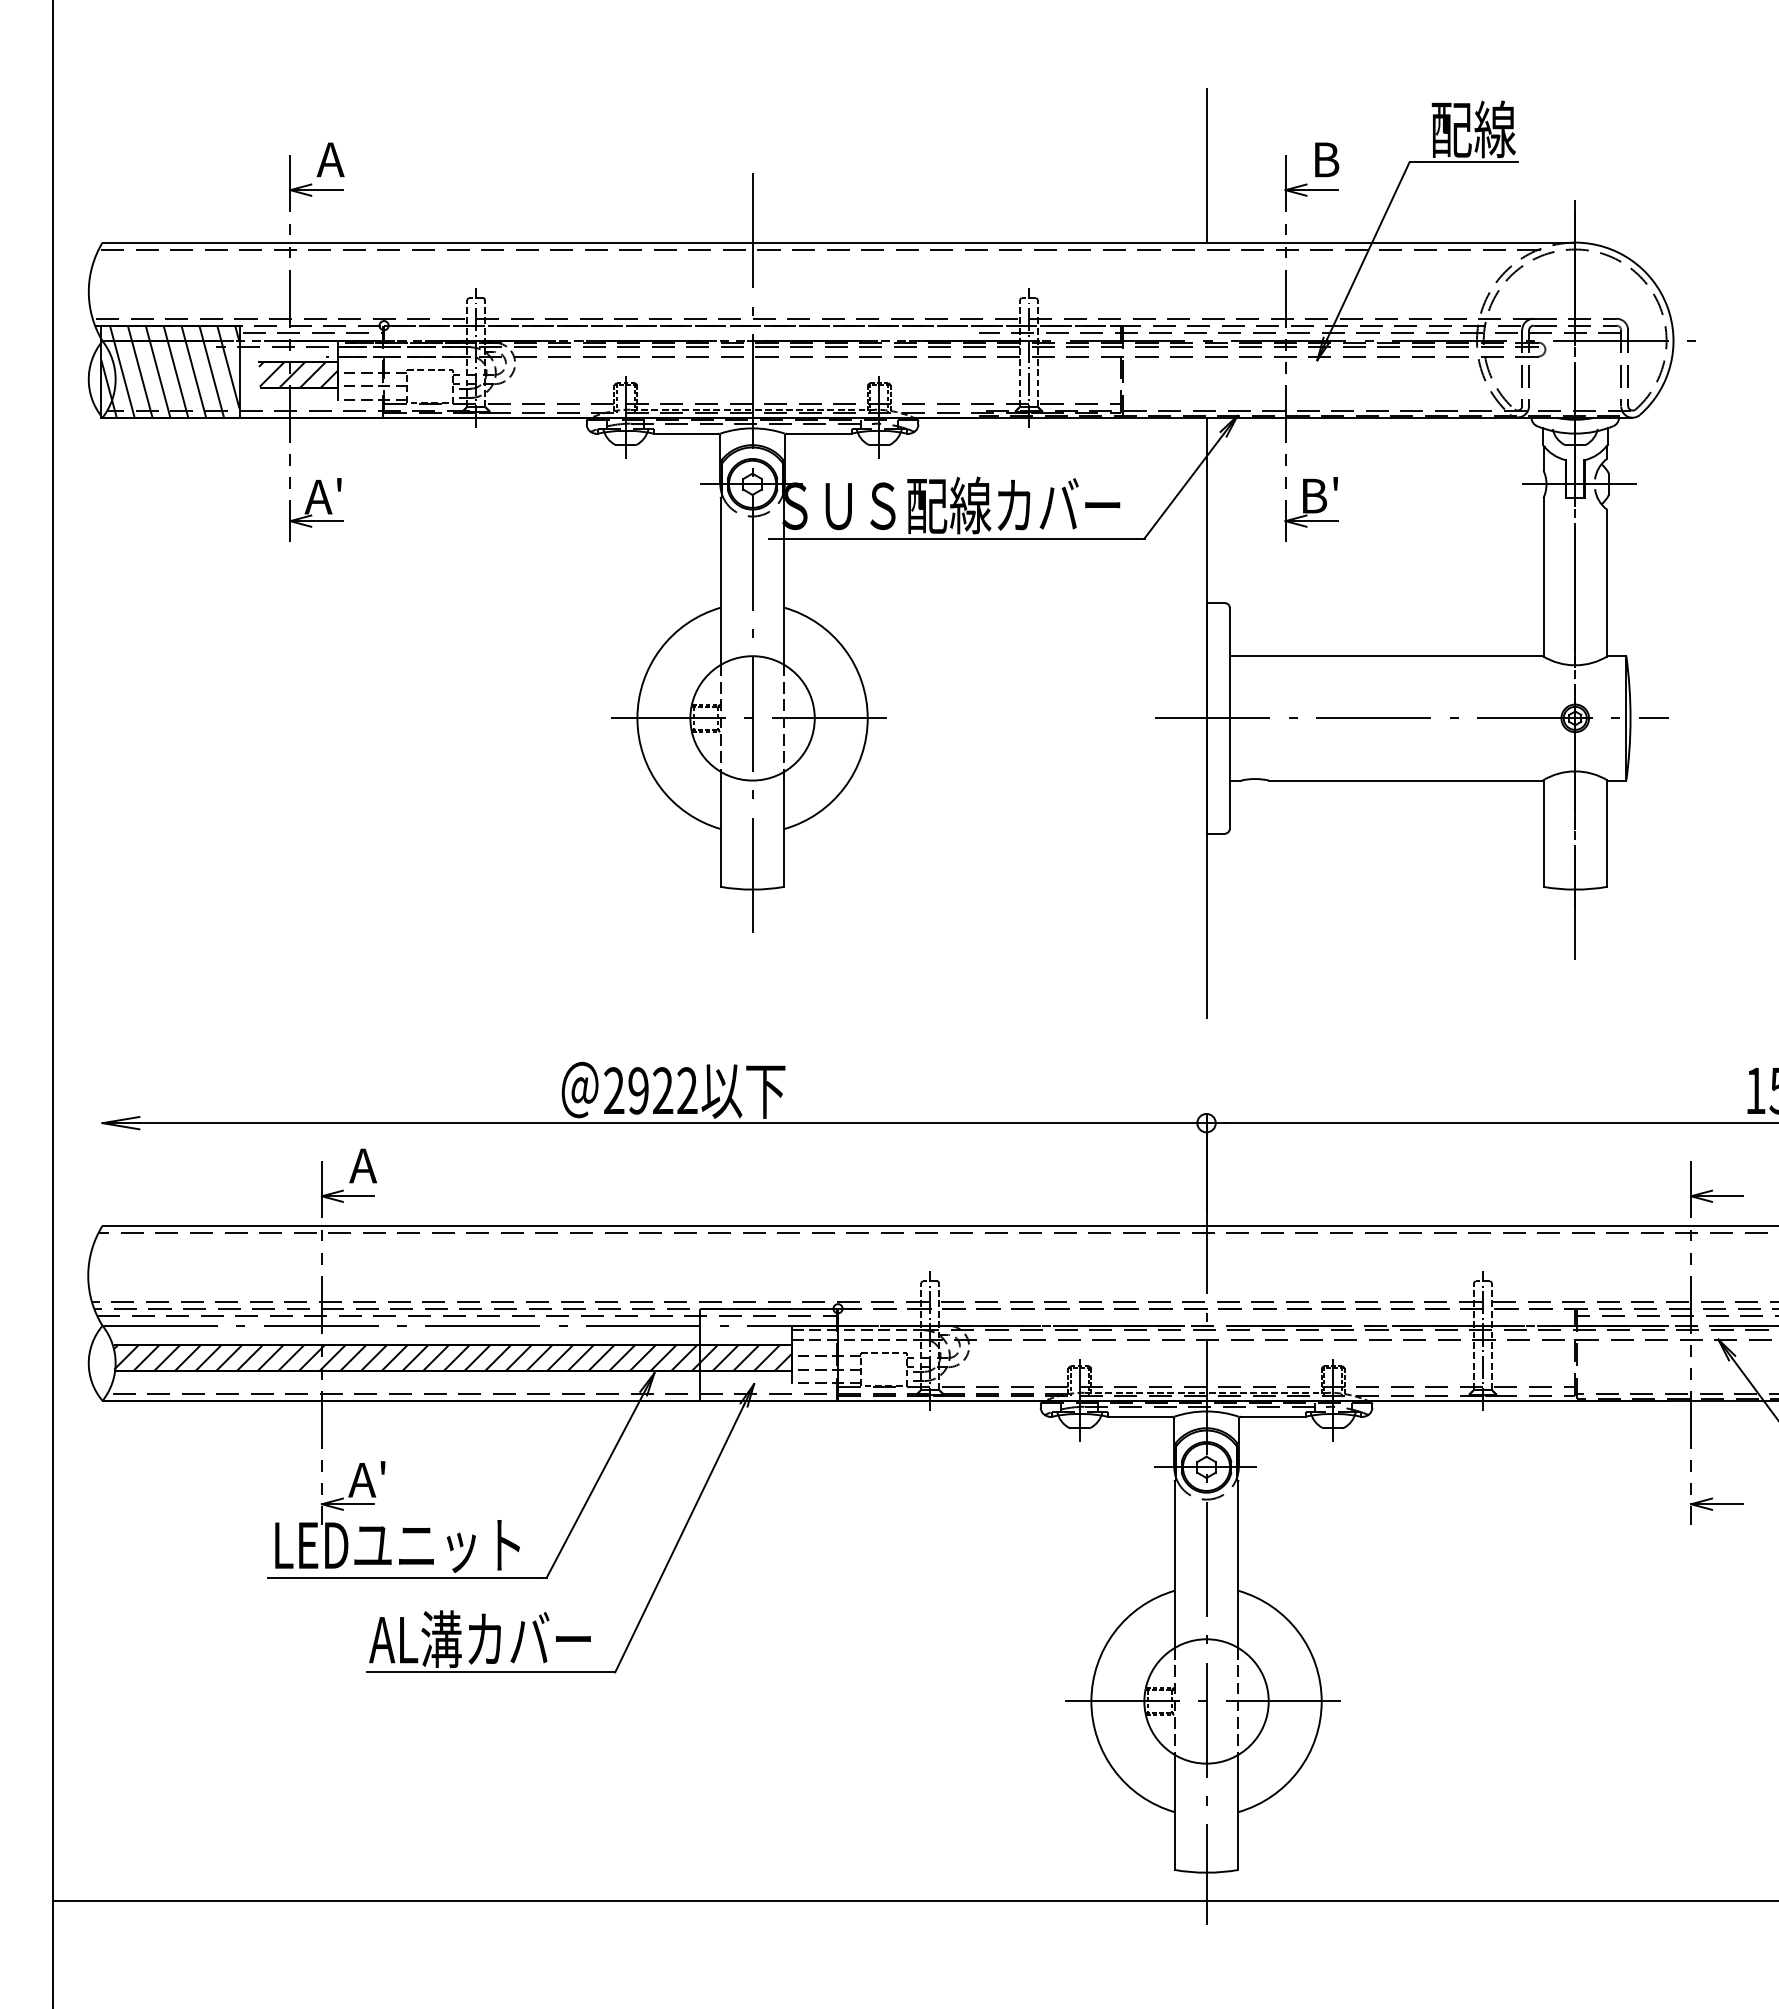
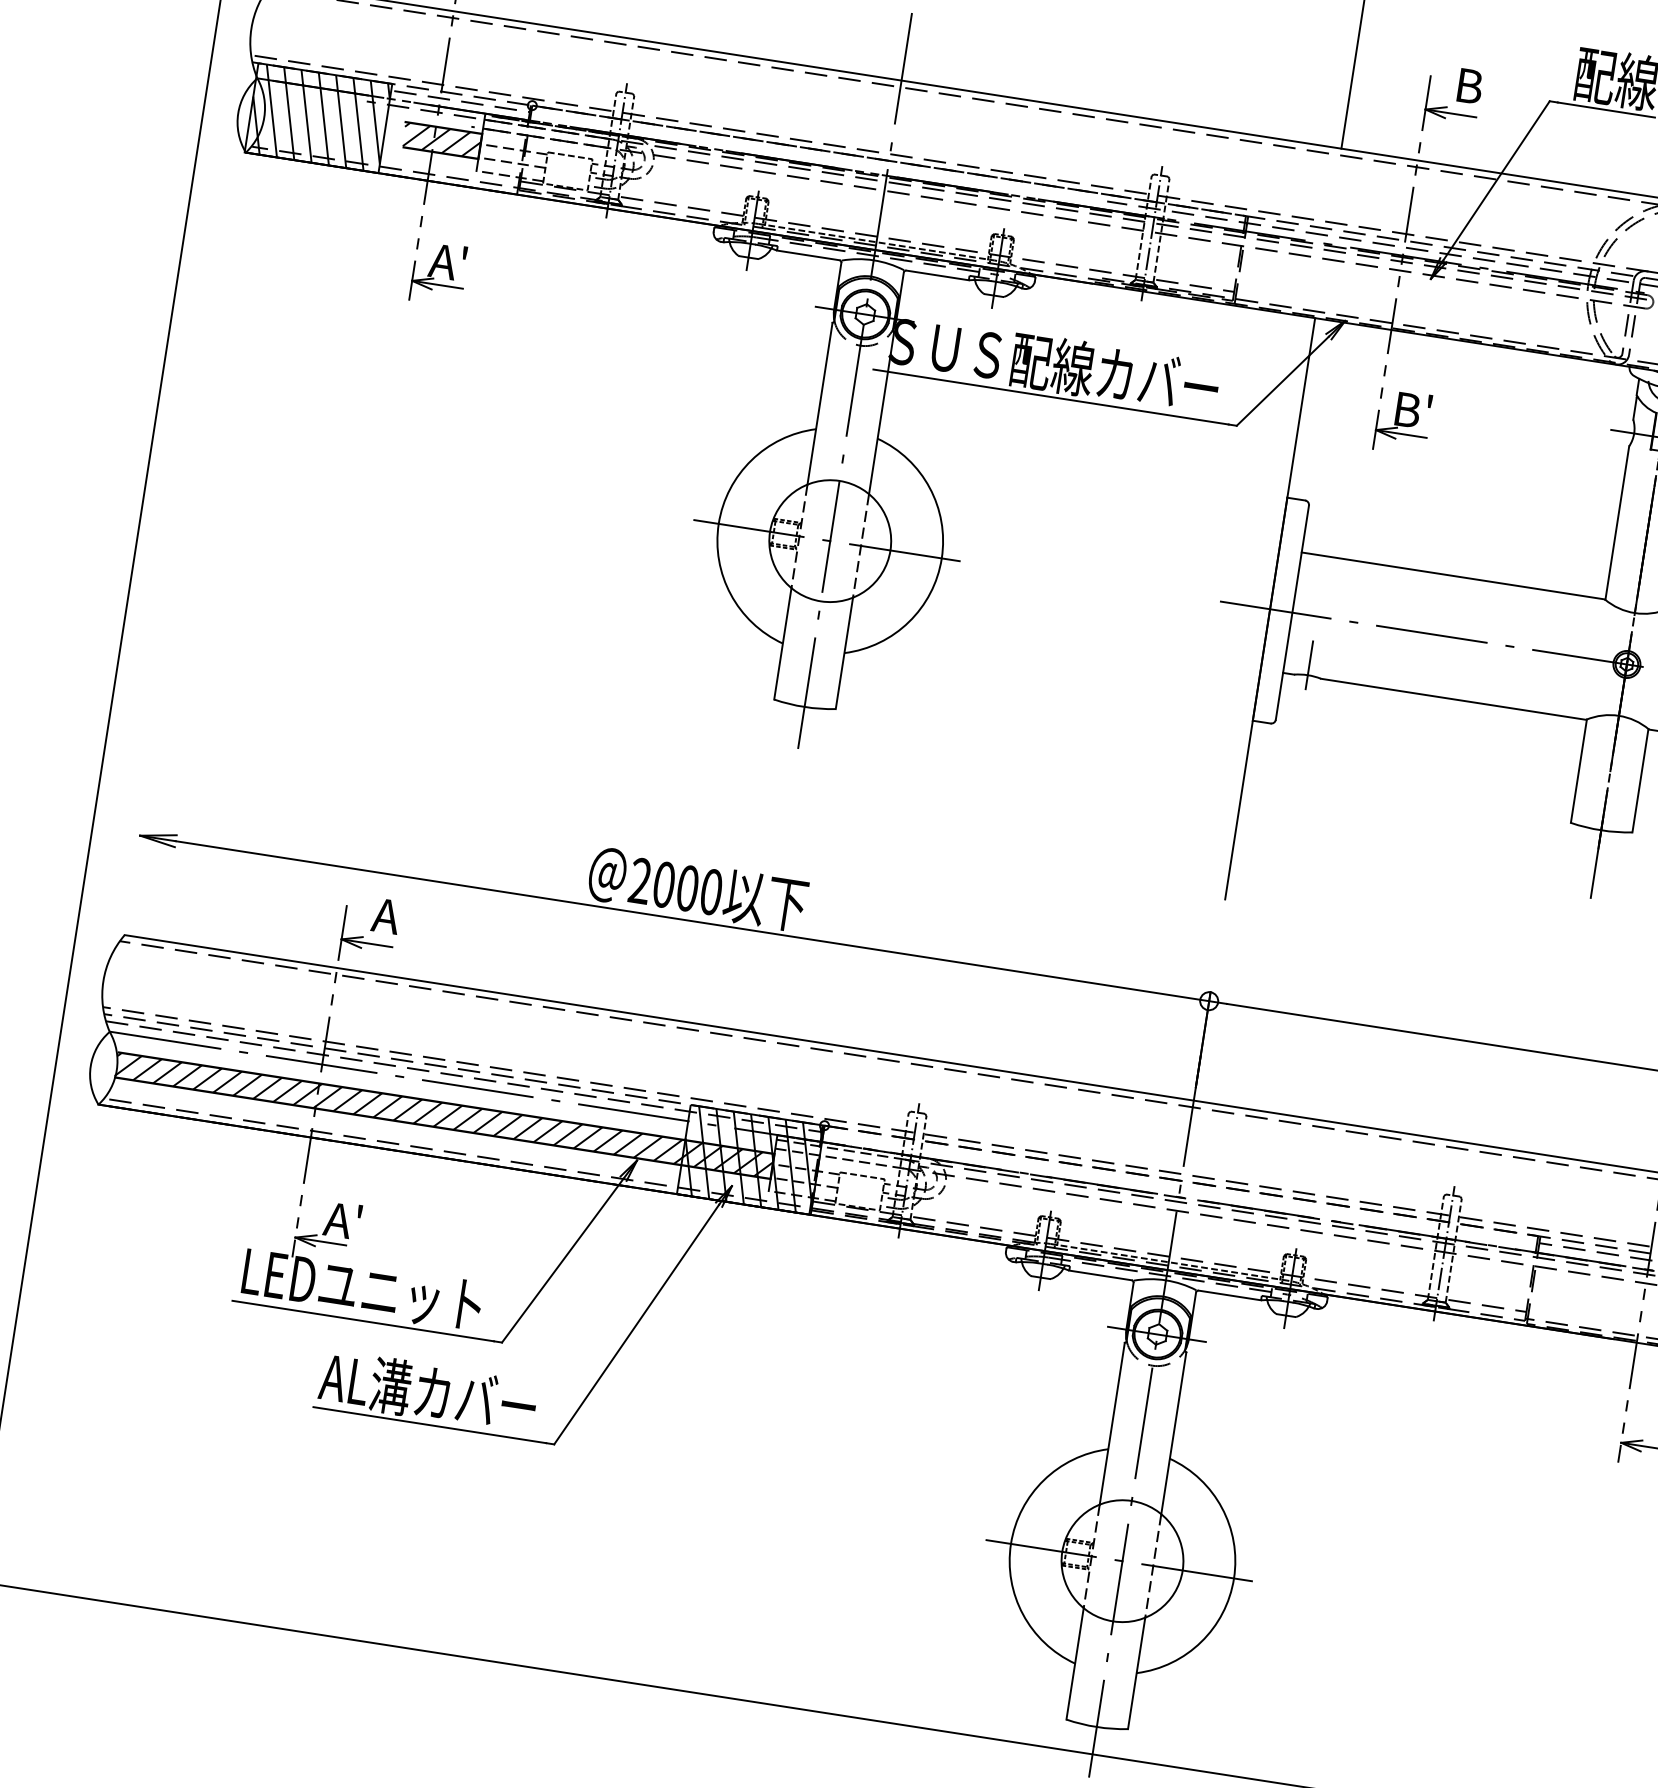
line: (1255, 768) -> (1309, 665), added
text: (662, 1090) -> (687, 888), 2922 -> 2000
hatch: (768, 1354) -> (750, 1159), added

